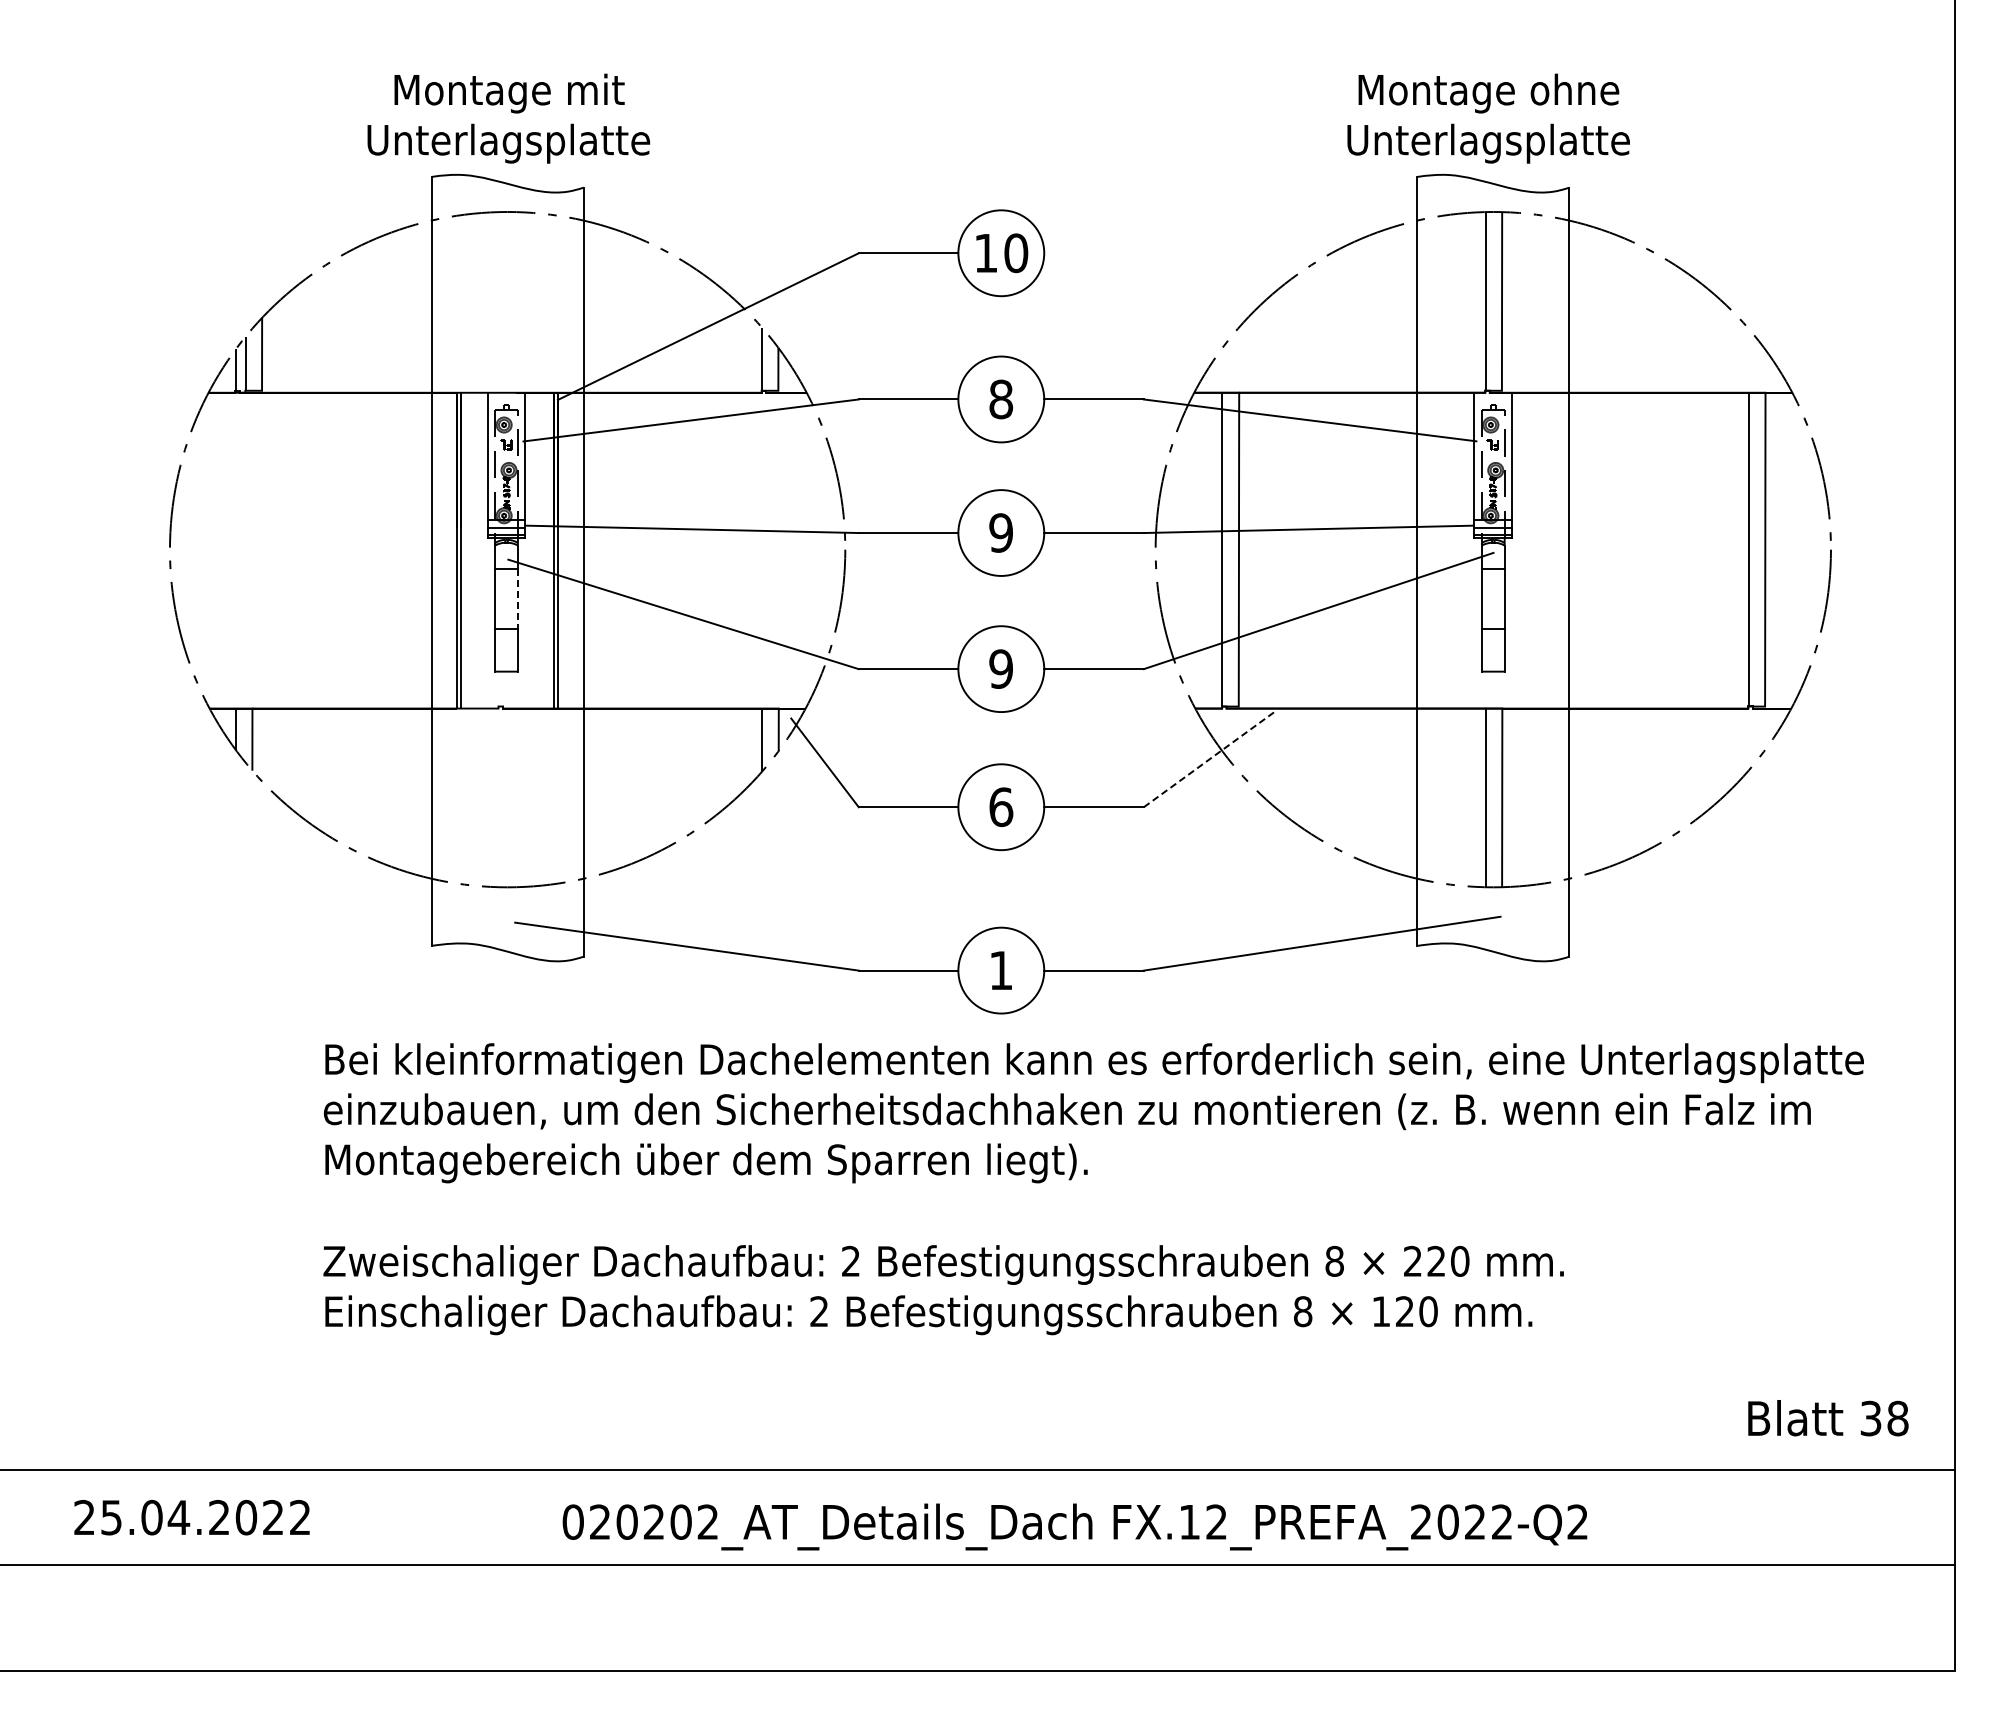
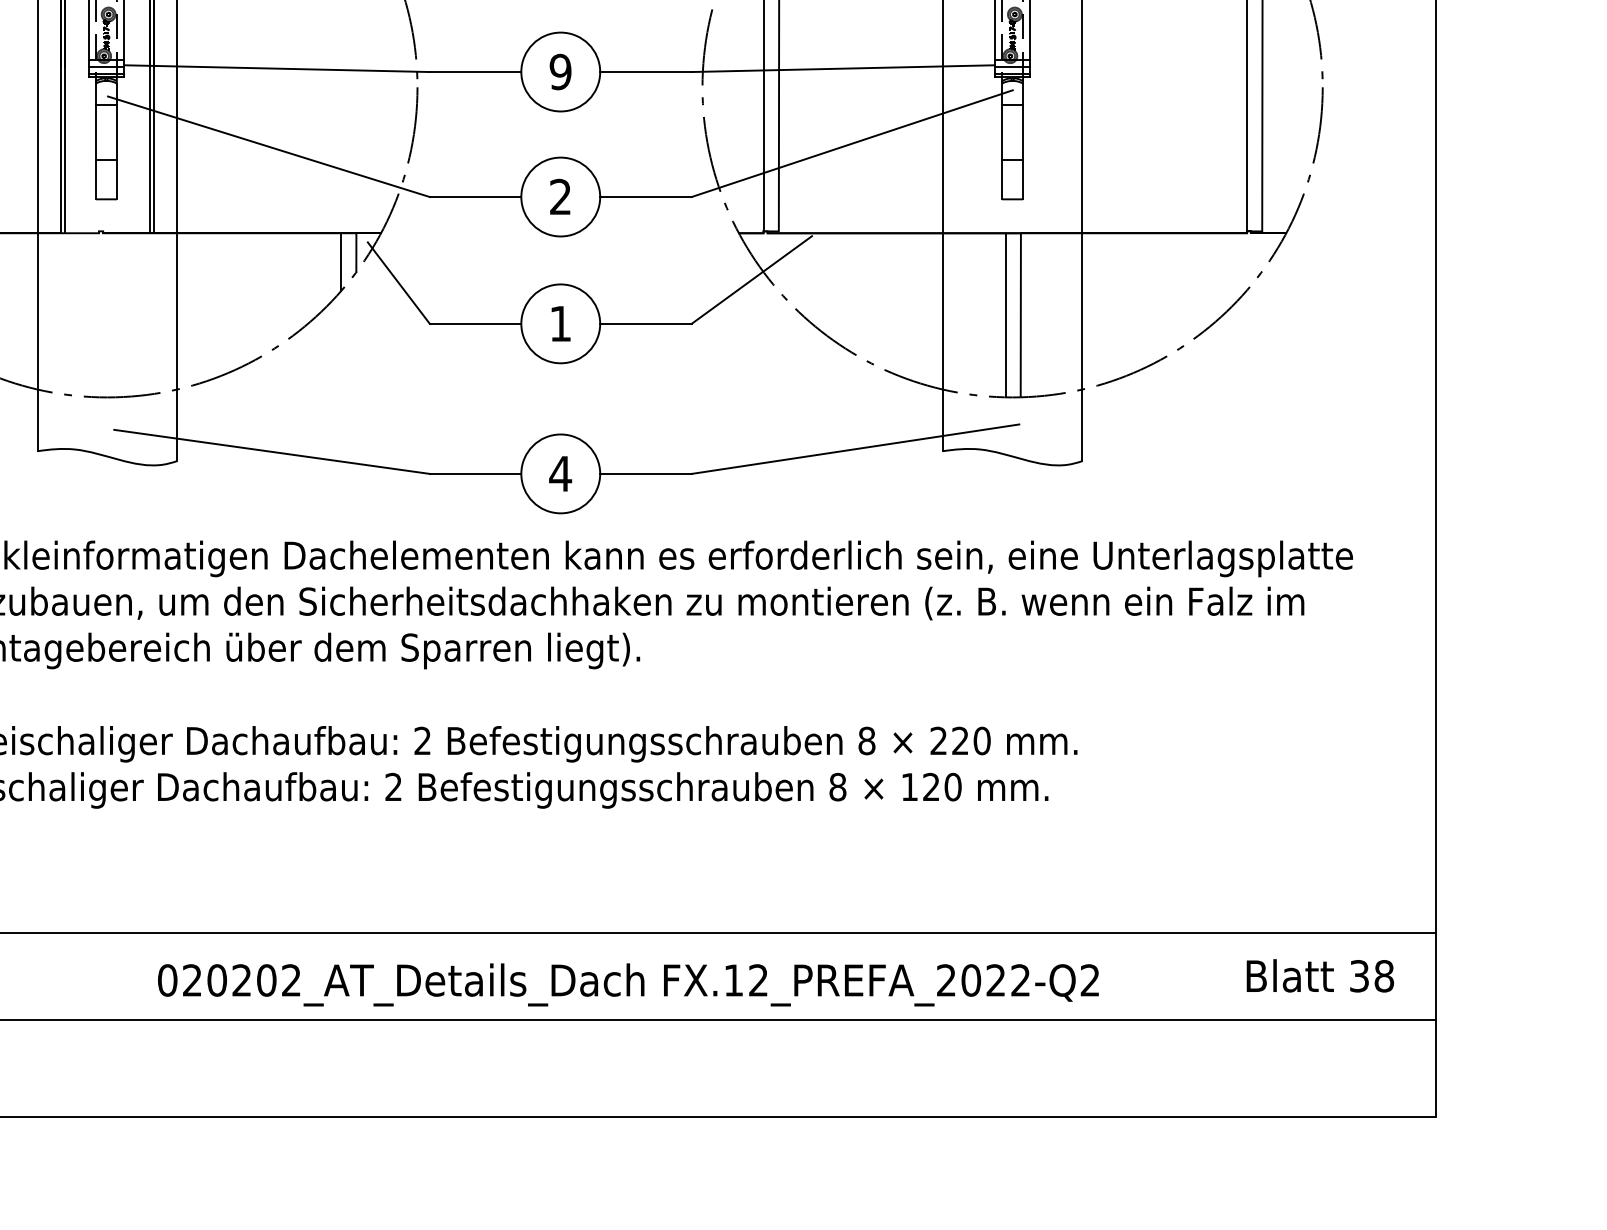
line: (517, 599) -> (116, 133), dashed -> solid
text: (1000, 668) -> (560, 196), 9 -> 2
line: (1209, 759) -> (751, 280), dashed -> solid
text: (1001, 807) -> (560, 324), 6 -> 1
text: (1000, 970) -> (560, 473), 1 -> 4
text: (1828, 1418) -> (1320, 976), moved

